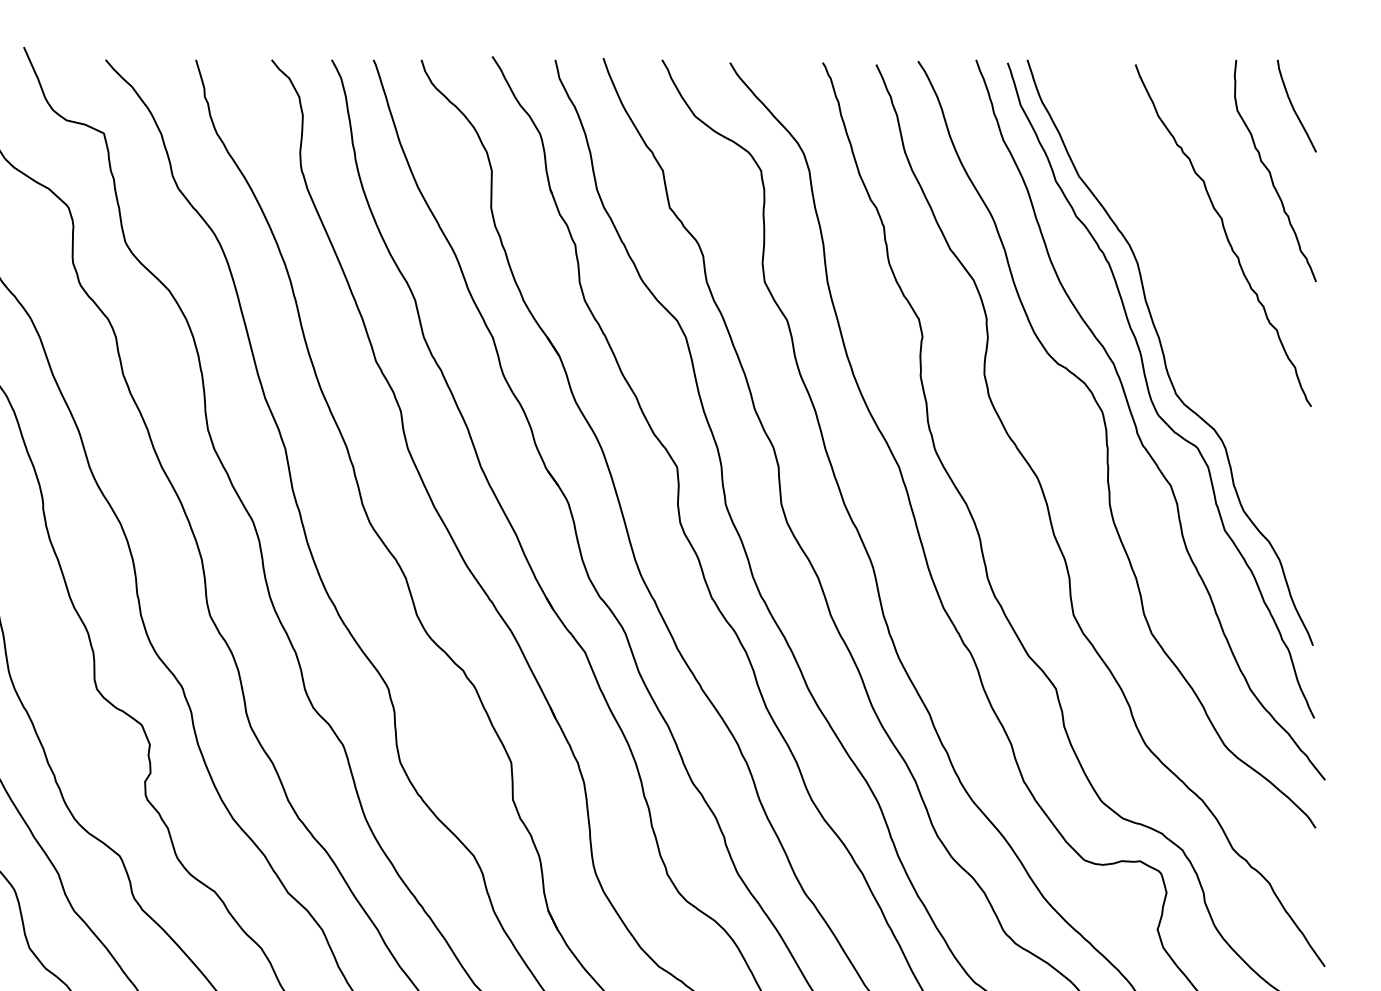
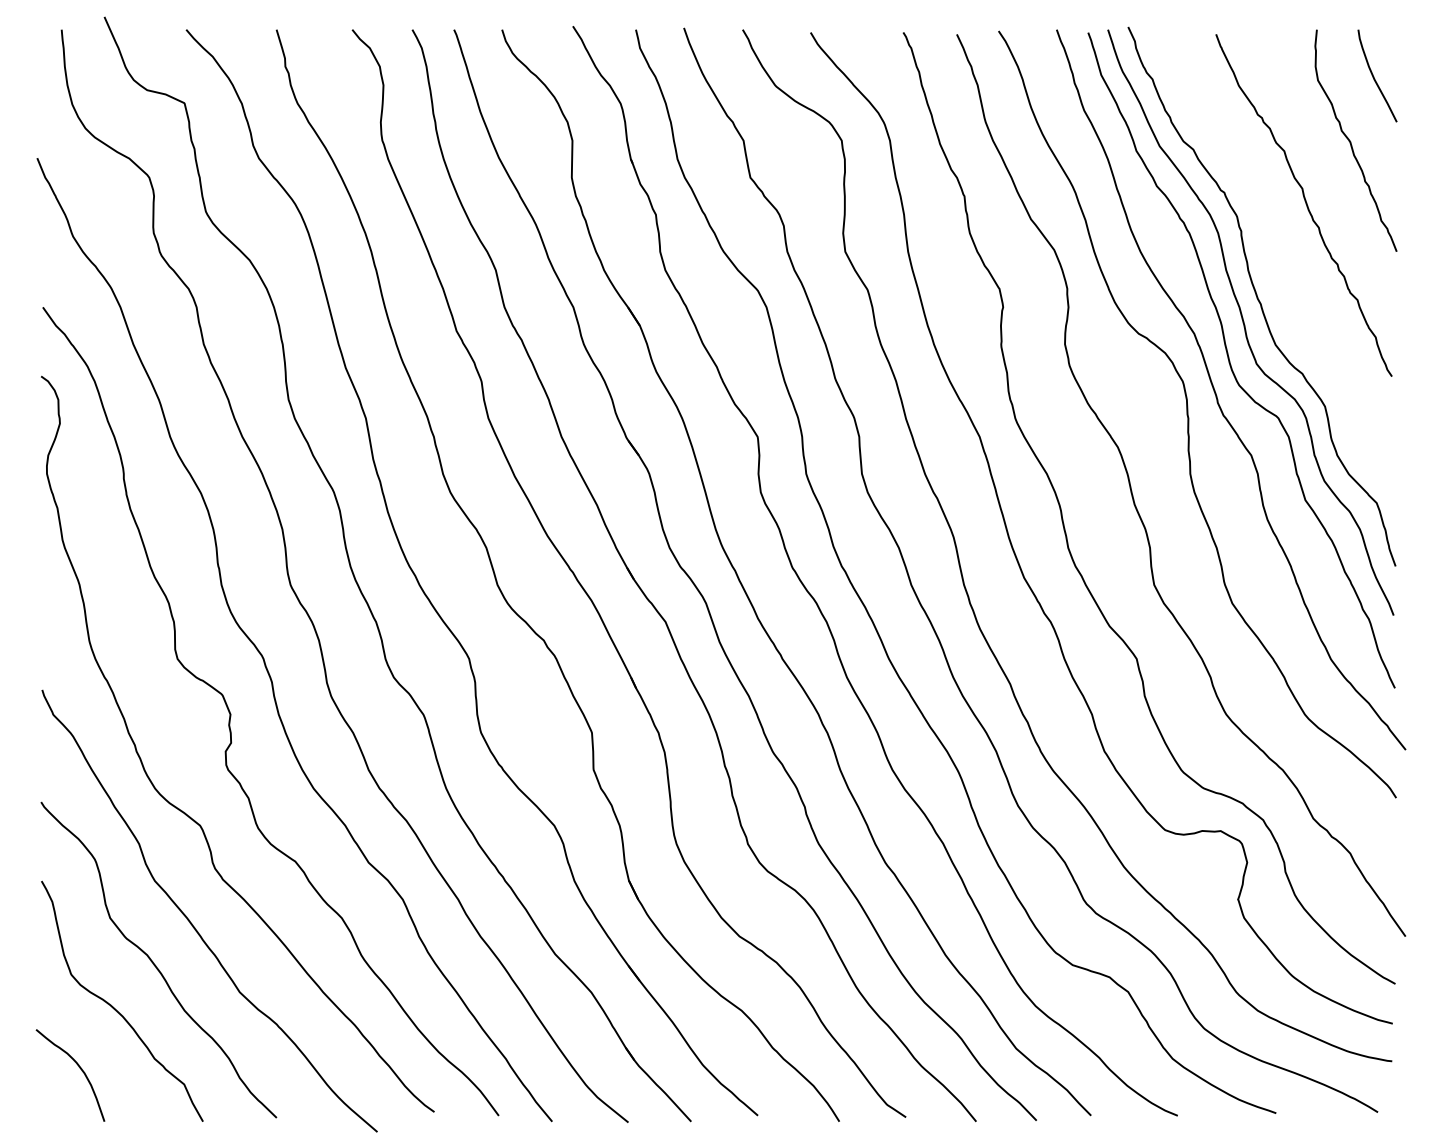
curve: (1177, 327) -> (1258, 297), added

